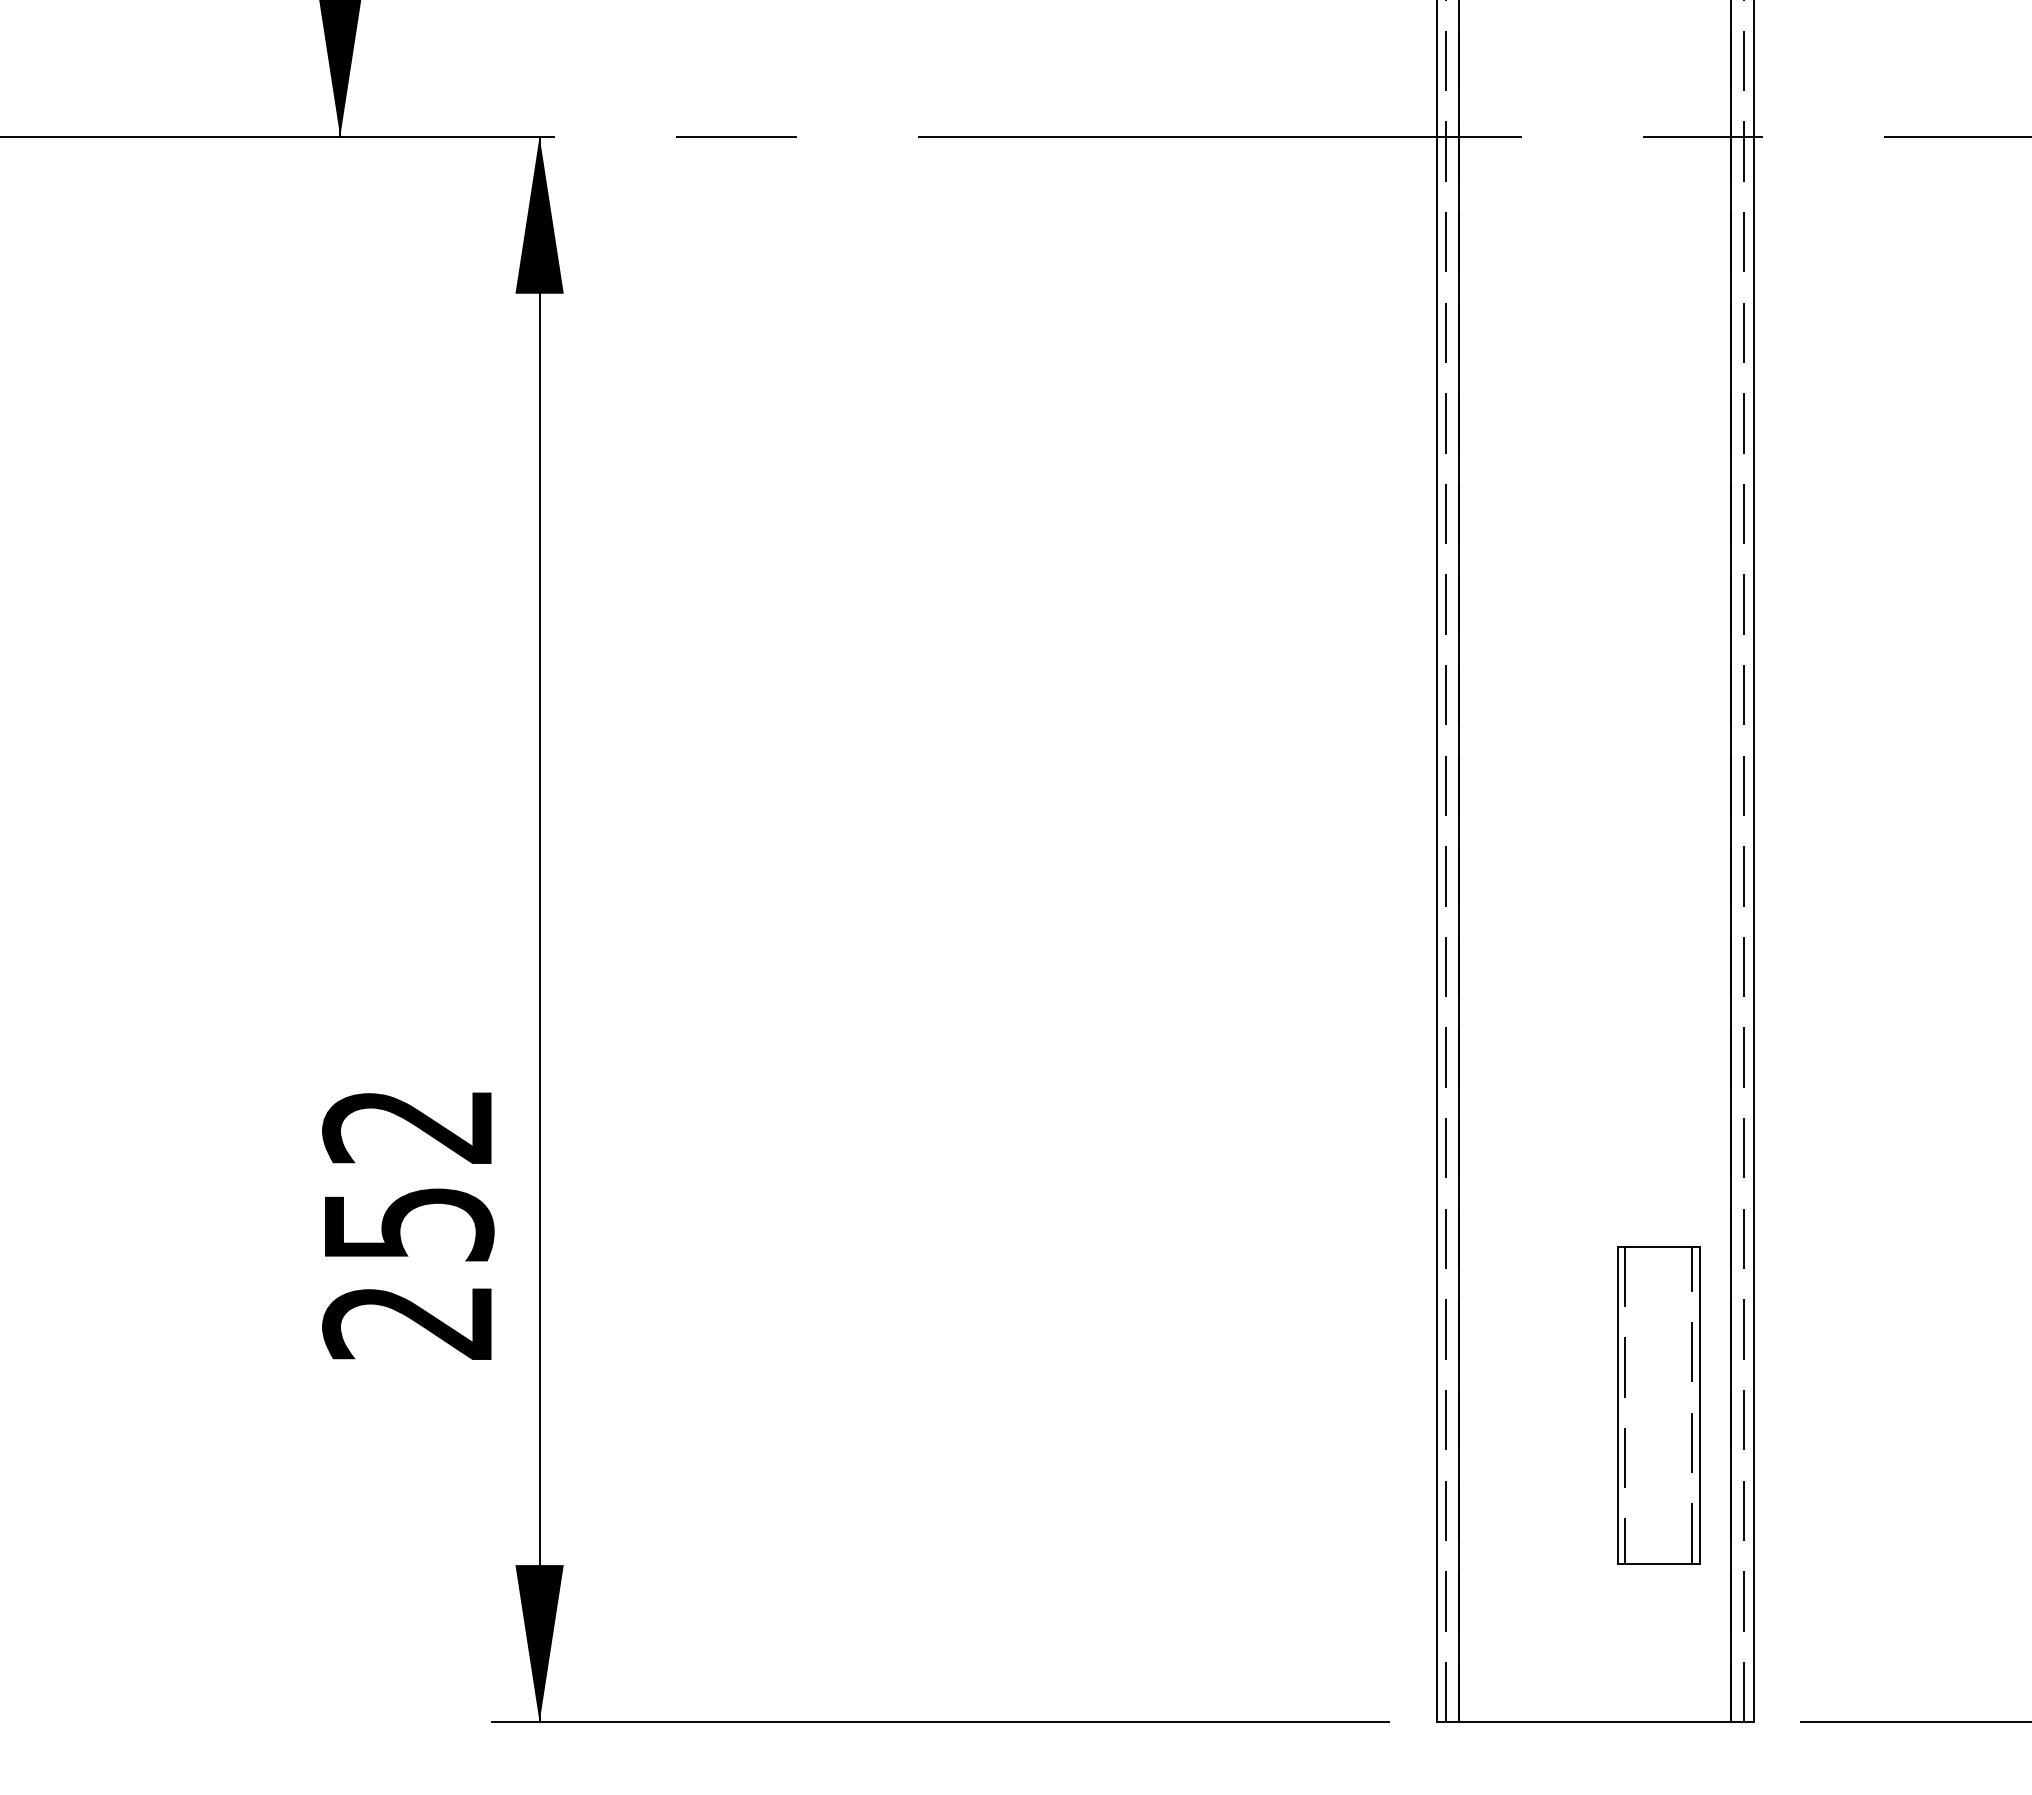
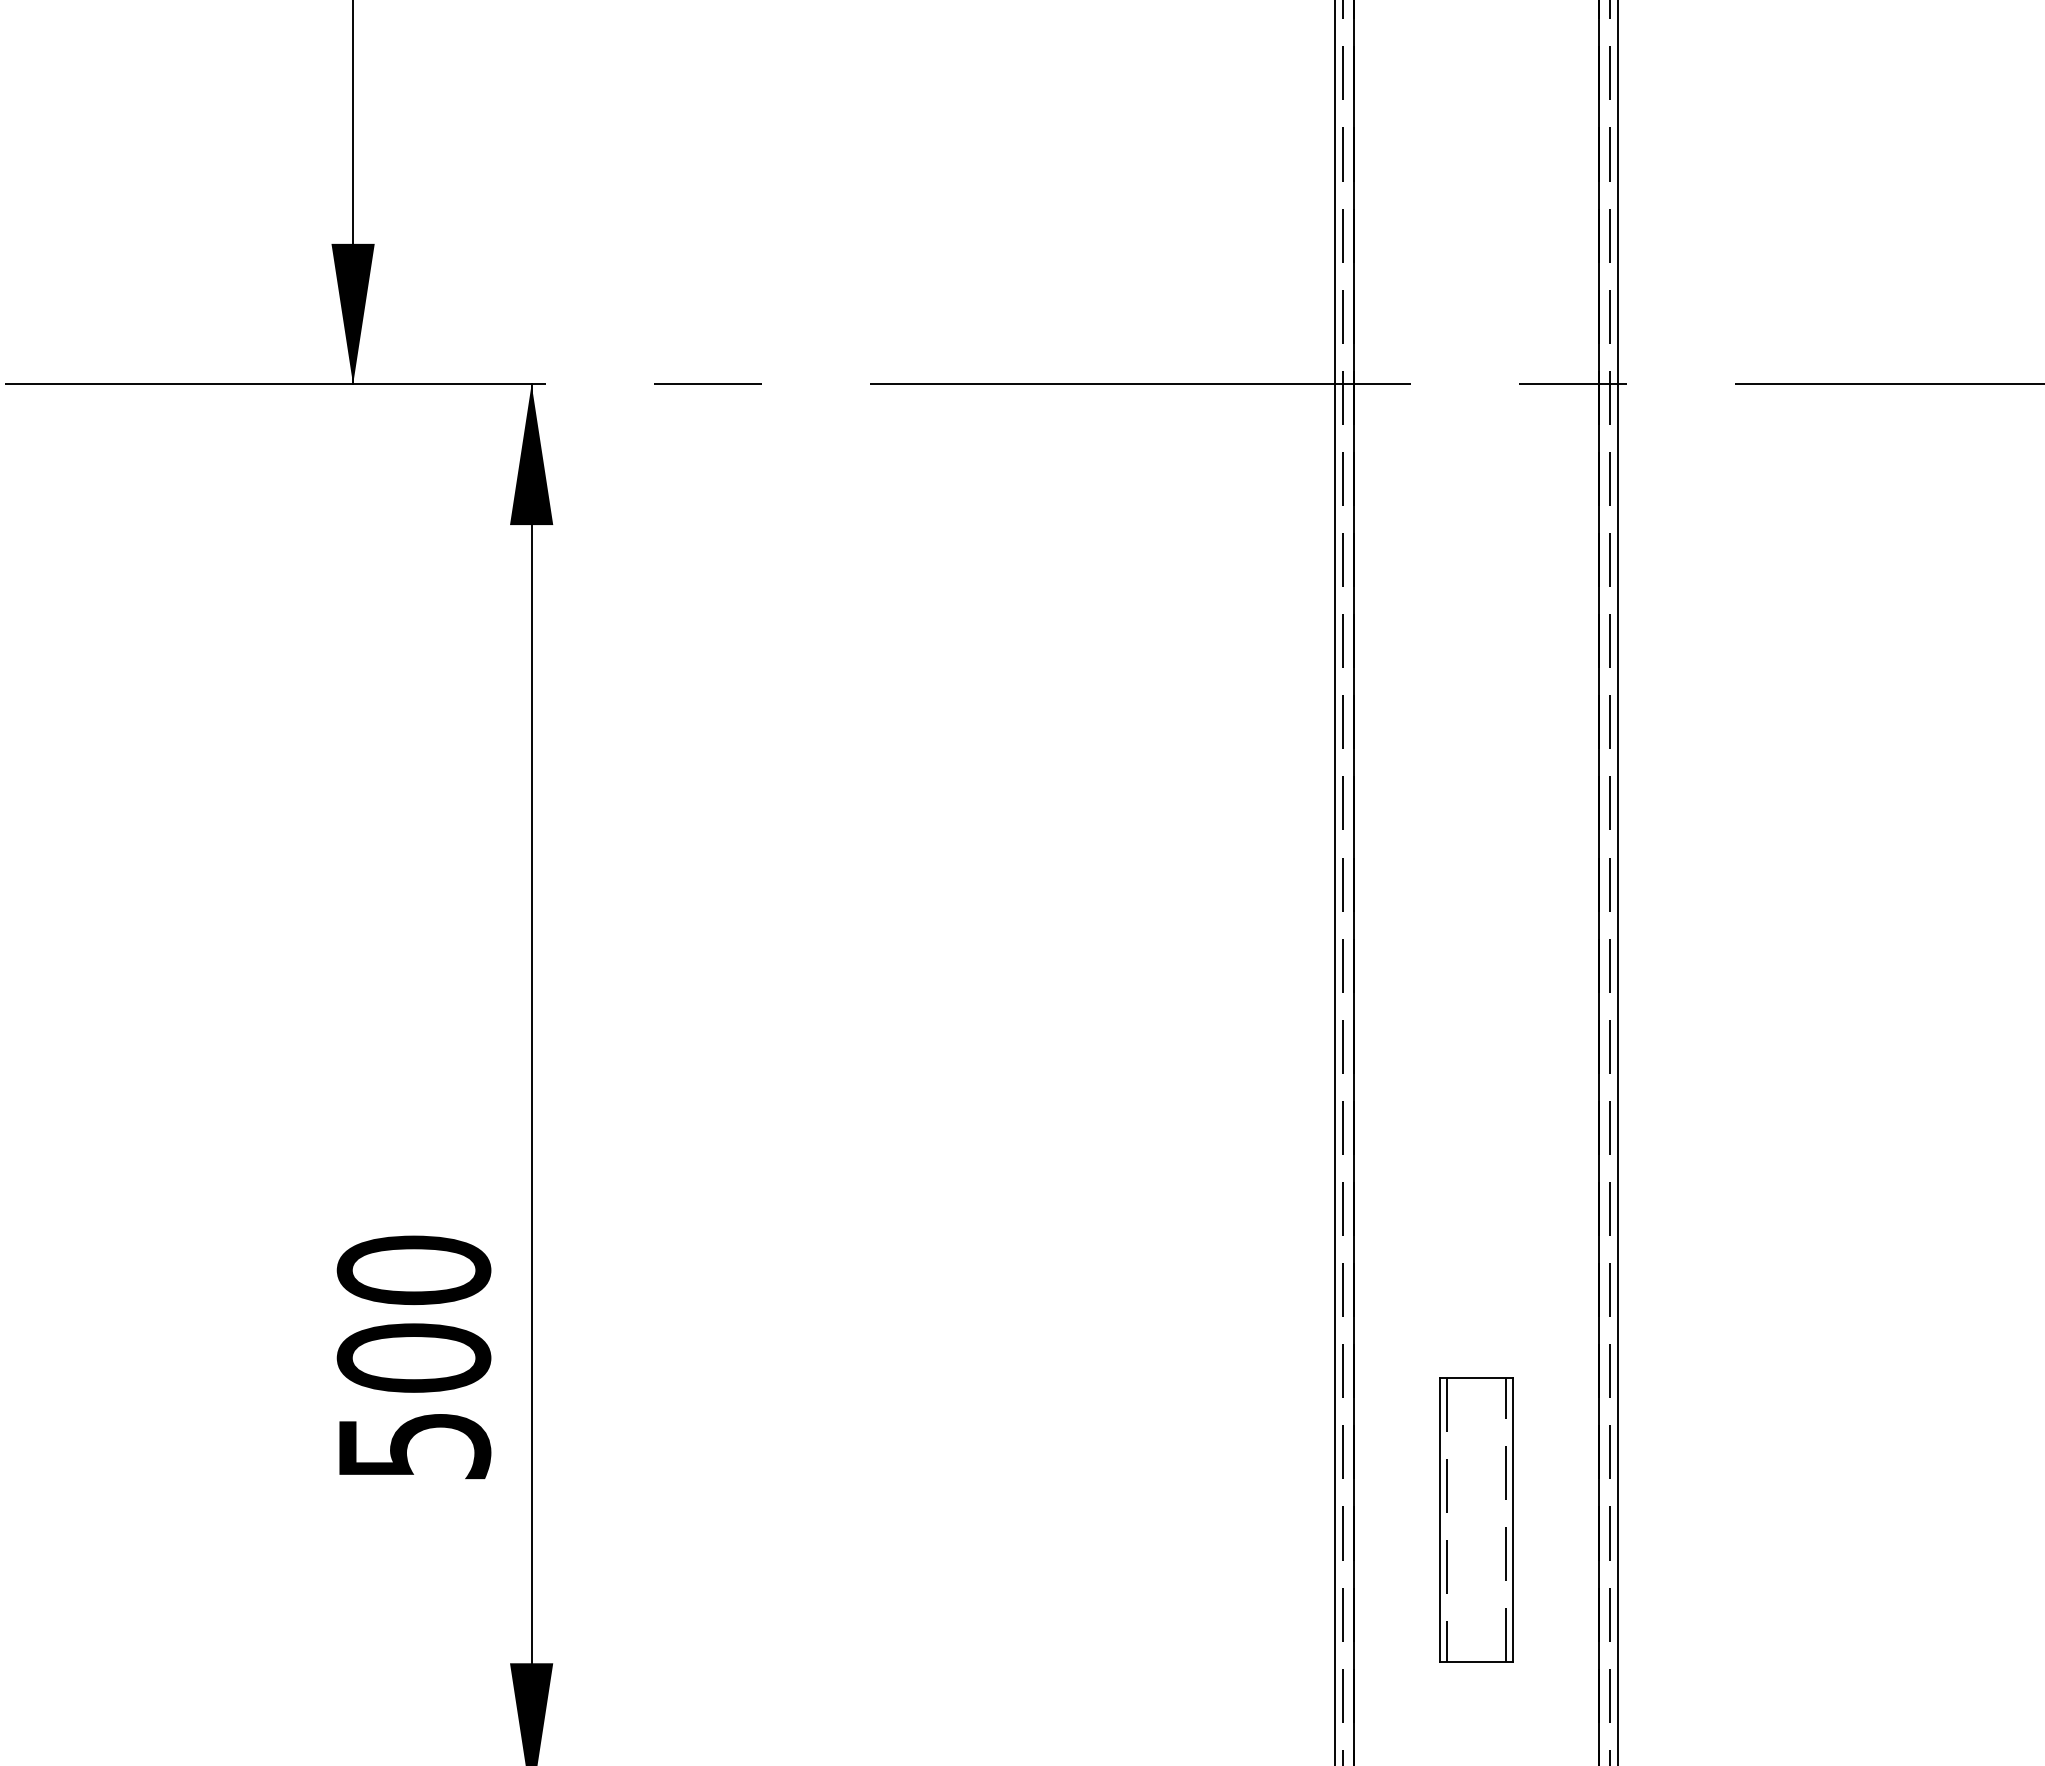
text: (407, 1223) -> (413, 1357), 252 -> 500
part: (1658, 1404) -> (1476, 1519), moved

